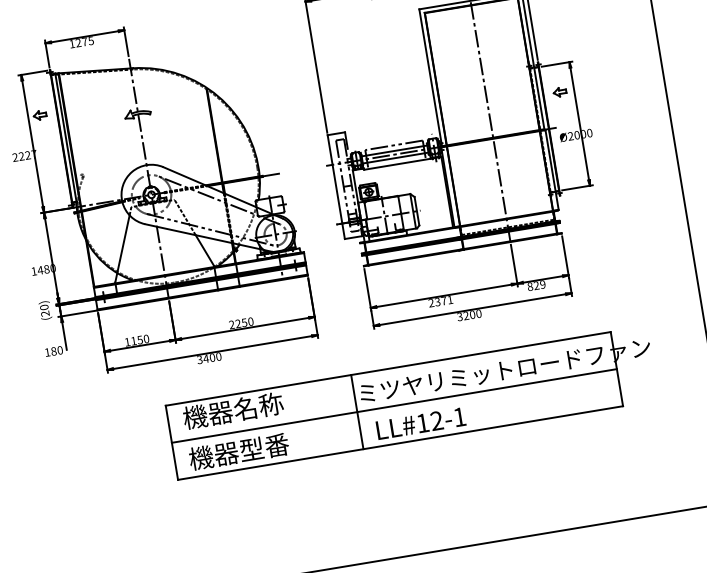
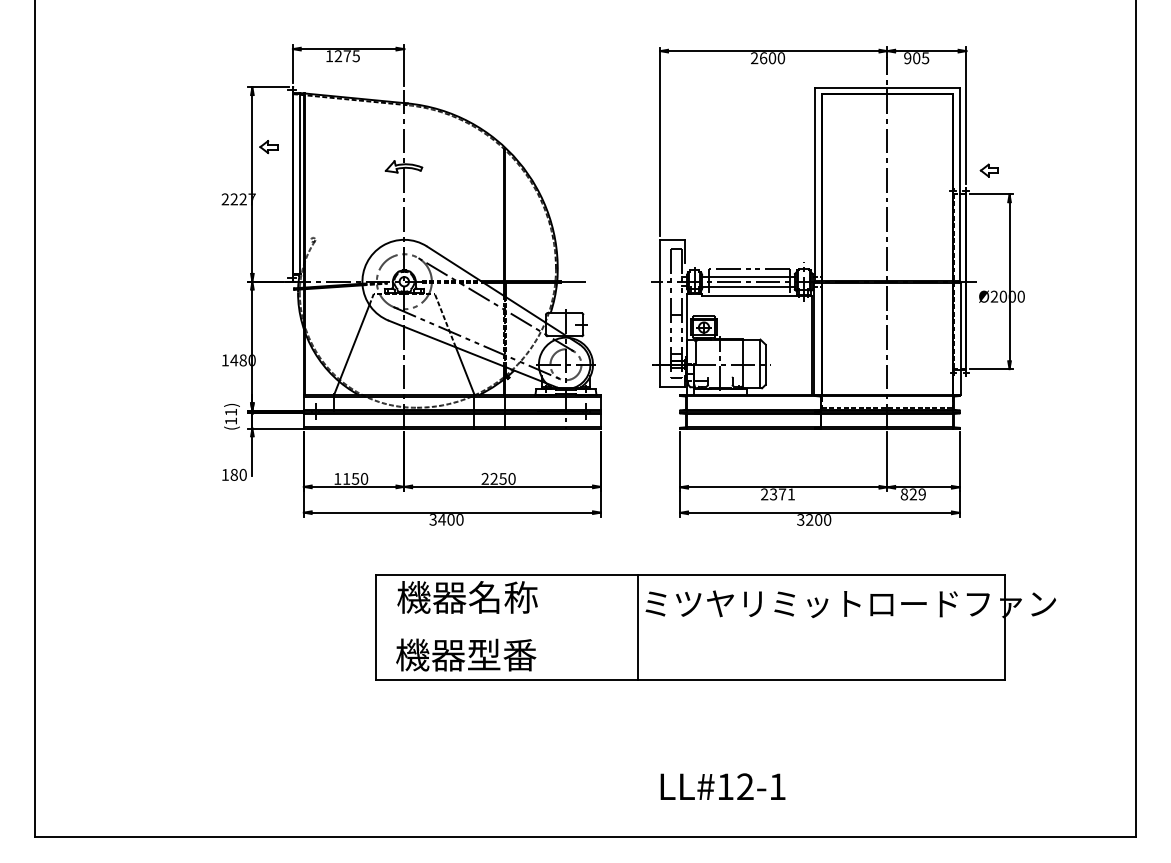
part: (559, 92) -> (988, 170), moved
text: (45, 310) -> (231, 416), (20) -> (11)
line: (393, 406) -> (689, 627), removed
text: (420, 423) -> (722, 786), moved

